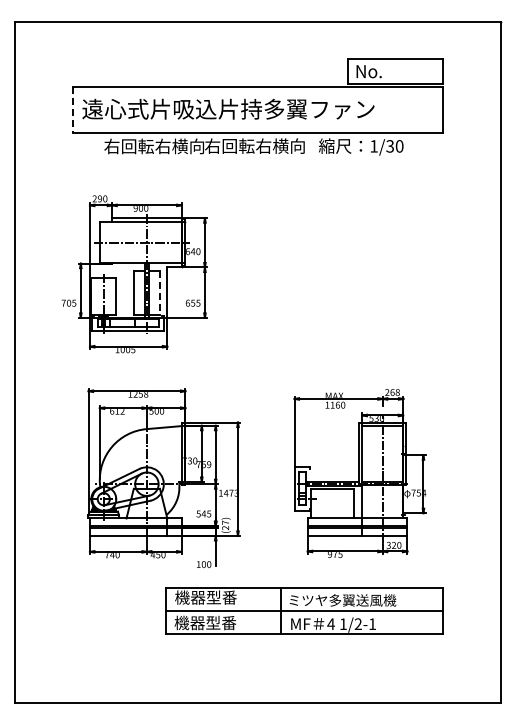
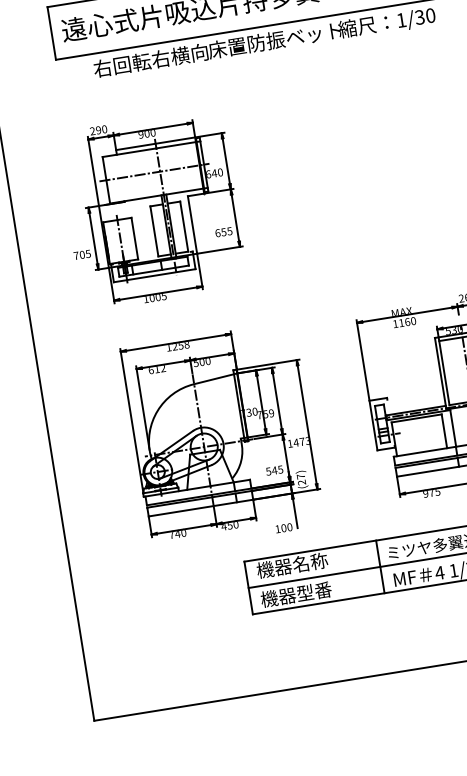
line: (73, 110) -> (52, 34), dashed -> solid
text: (262, 145) -> (274, 39), 右回転右横向 -> 床置防振ベット
line: (160, 292) -> (184, 225), dashed -> solid
text: (221, 597) -> (309, 562), 機器型番 -> 機器名称

